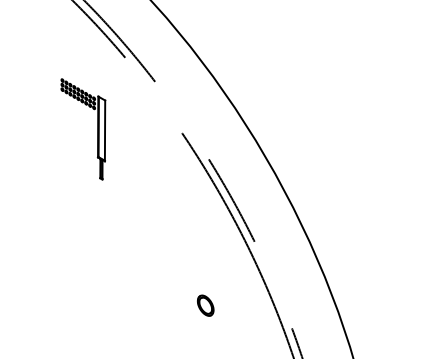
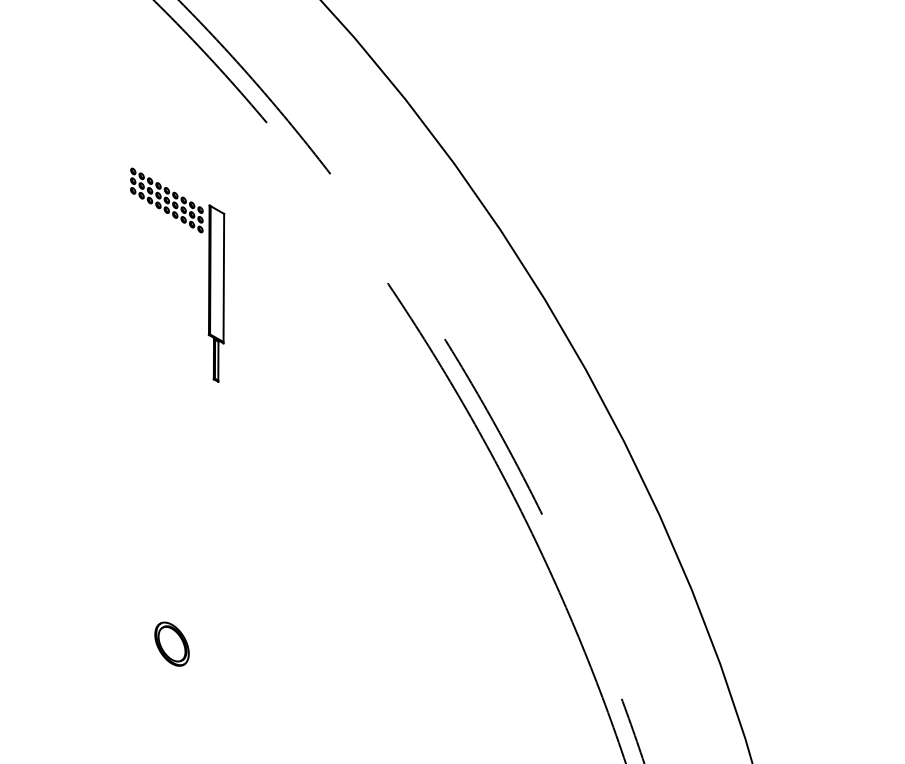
part: (205, 305) -> (171, 643), moved

